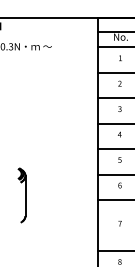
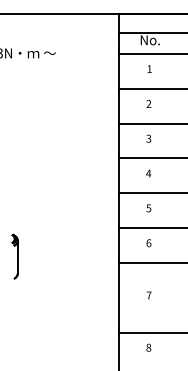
part: (21, 195) -> (14, 256), size x0.6

